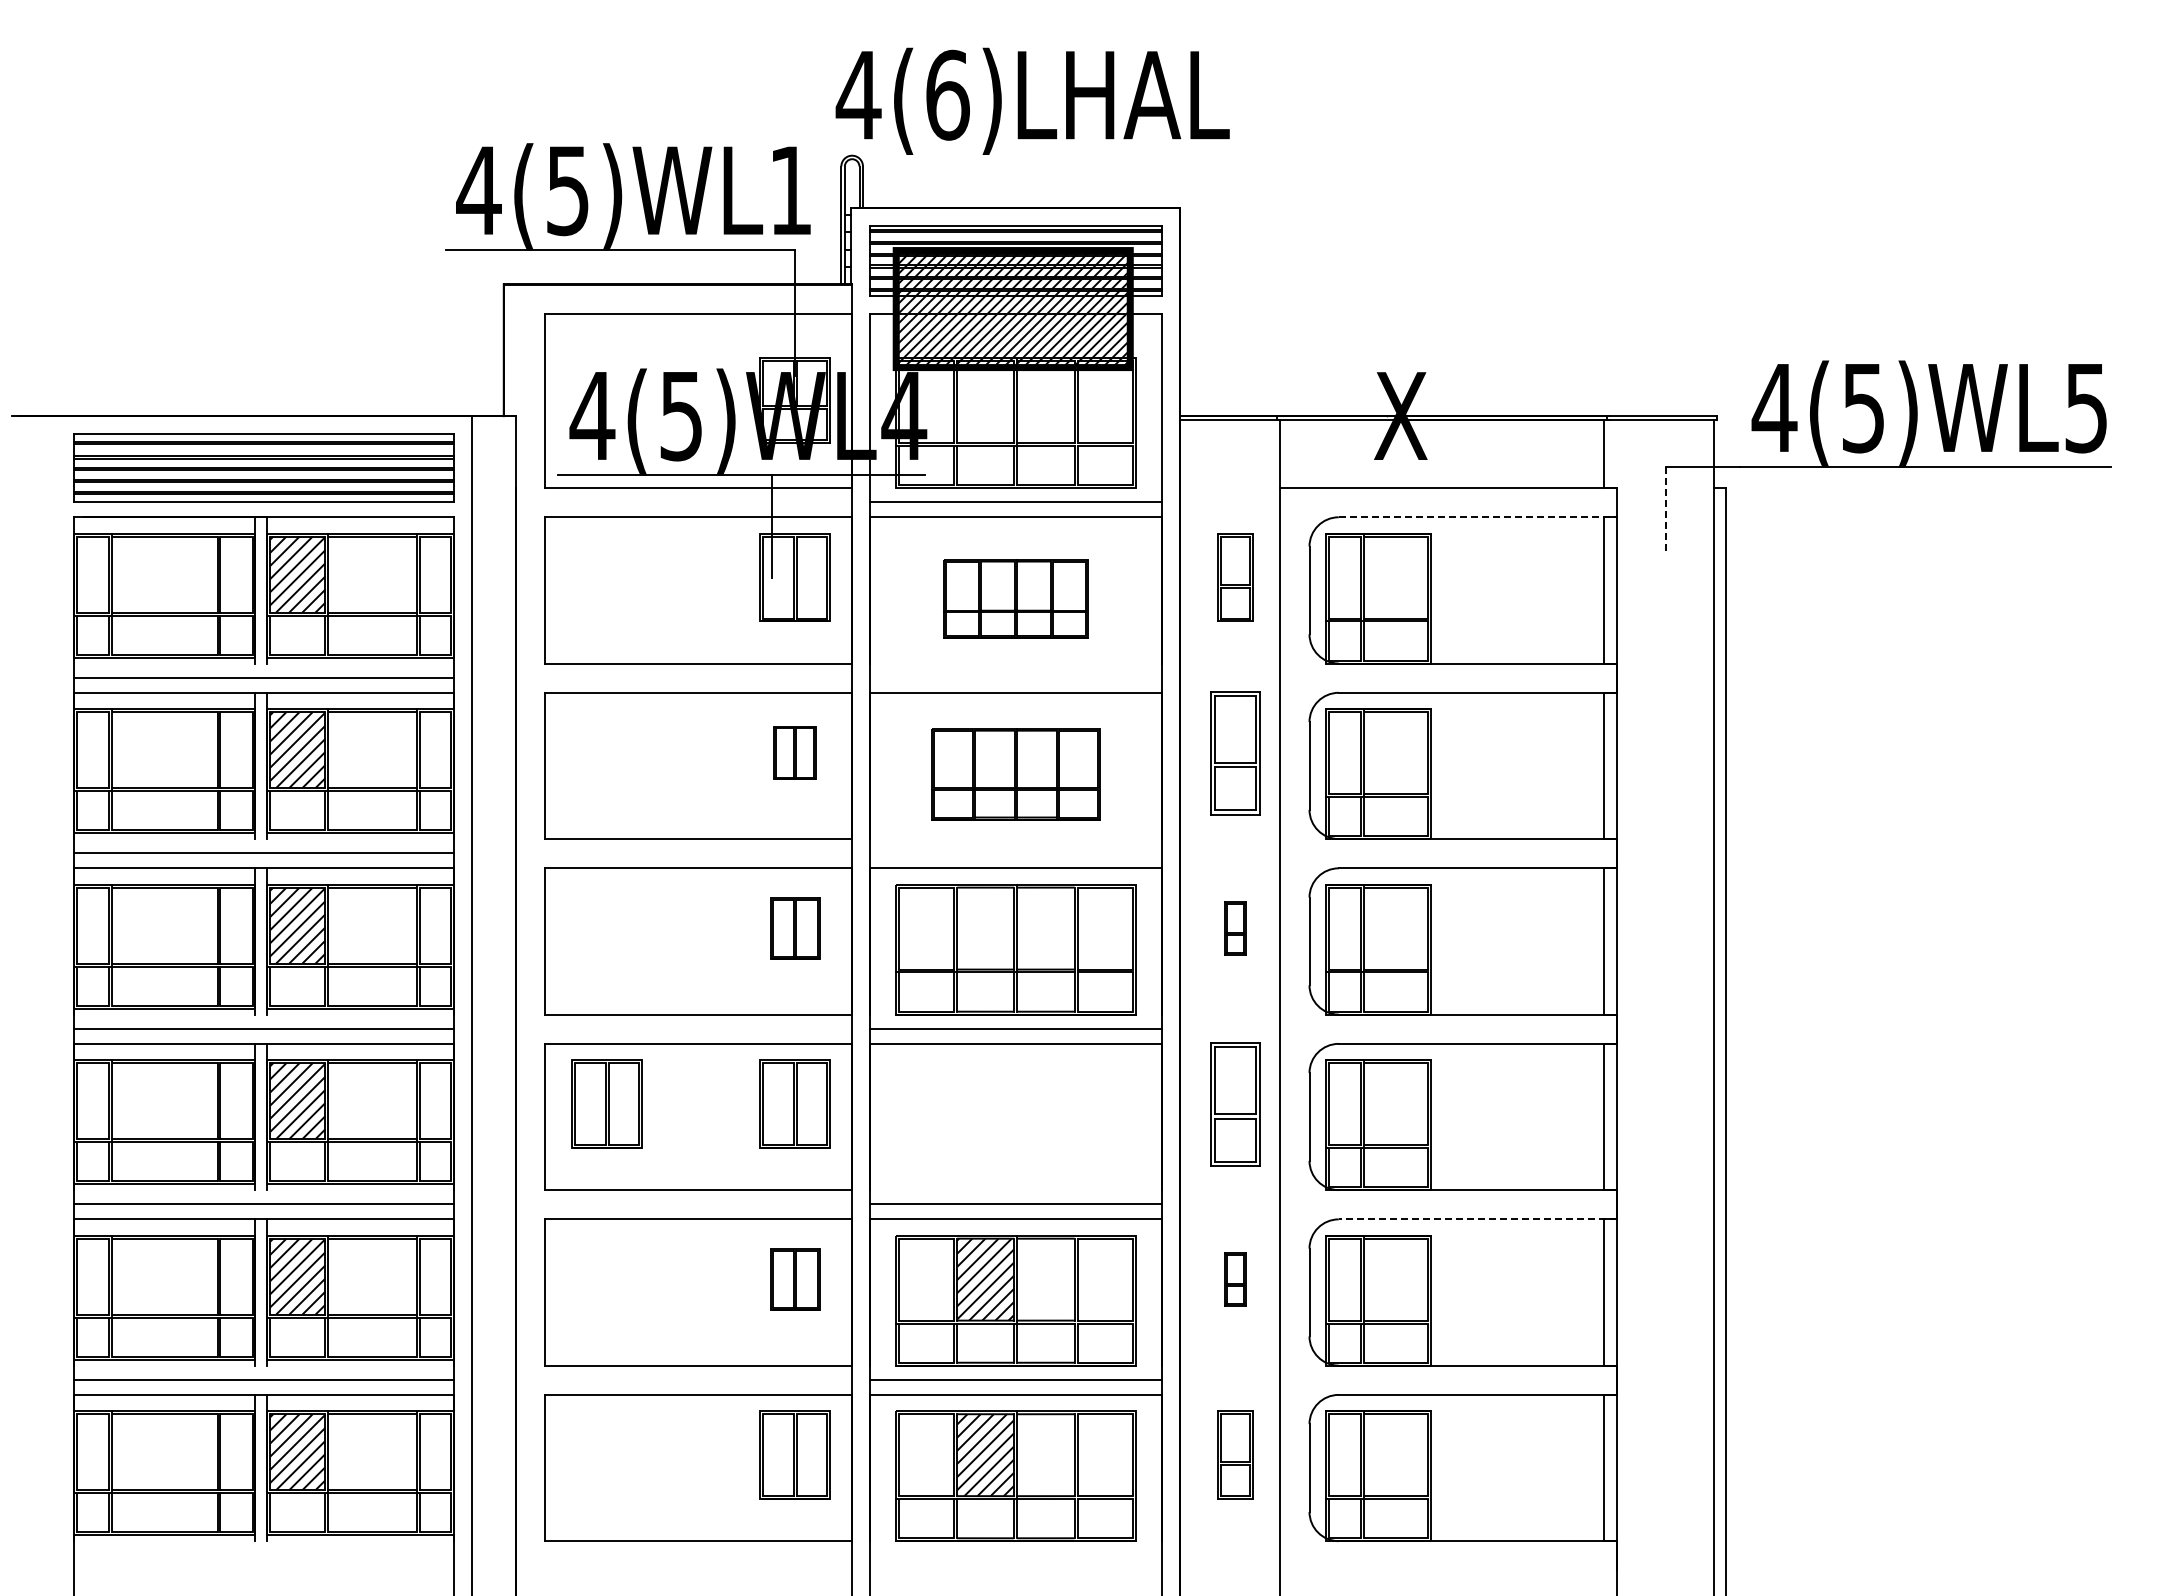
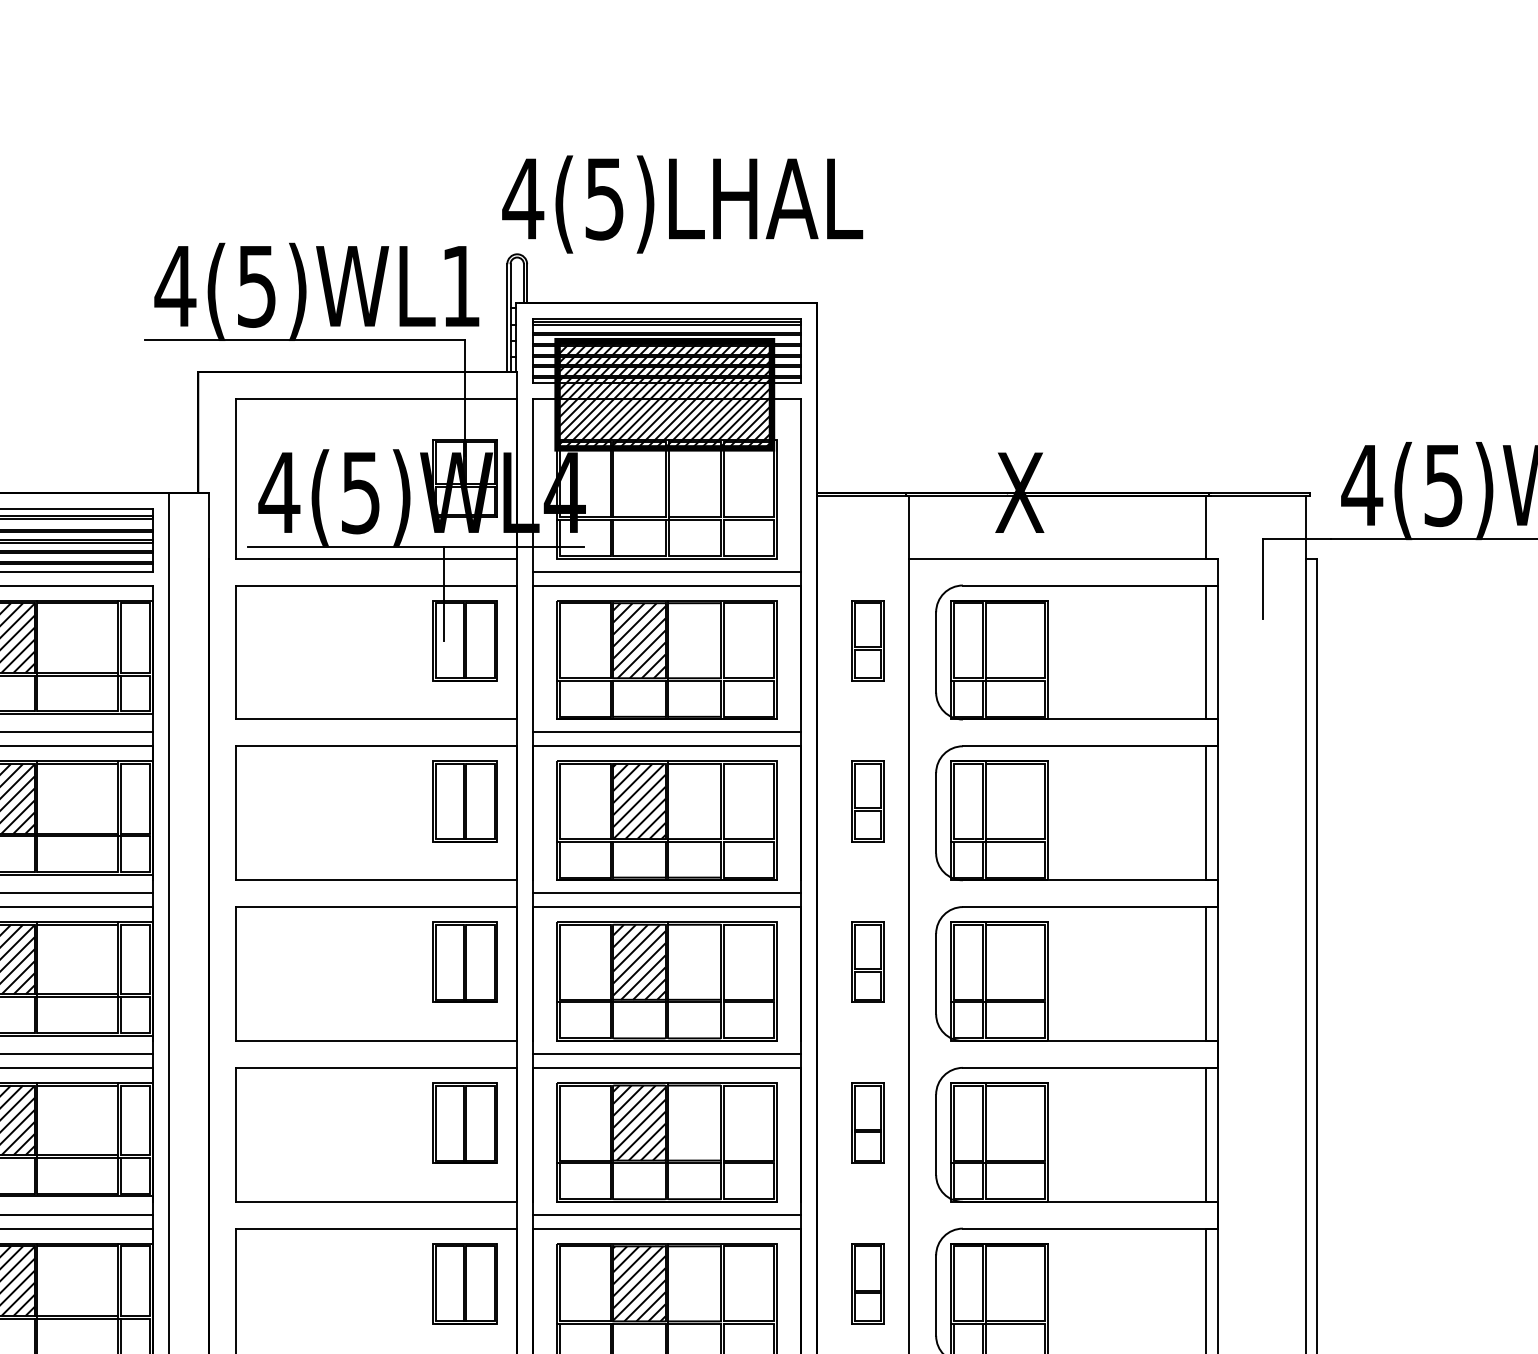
text: (947, 94) -> (604, 198), 4(6)LHAL -> 4(5)LHAL
line: (1666, 510) -> (1263, 579), dashed -> solid
line: (1478, 517) -> (1090, 585), dashed -> solid
part: (1015, 598) -> (666, 659), size x1.67
line: (1015, 677) -> (666, 732), added
part: (794, 752) -> (464, 800), size x1.67
part: (1235, 752) -> (868, 800), size x0.71
part: (1015, 773) -> (666, 820), size x1.43
line: (1015, 853) -> (666, 893), added
part: (794, 928) -> (464, 962), size x1.43
hatch: (985, 928) -> (639, 962), added
part: (1235, 928) -> (868, 962), size x1.67
part: (606, 1103) -> (292, 1122), removed
part: (1235, 1103) -> (868, 1122), size x0.71
part: (1015, 1124) -> (666, 1141), added
line: (1477, 1219) -> (1090, 1228), dashed -> solid
part: (794, 1279) -> (464, 1283), size x1.43
part: (1235, 1279) -> (868, 1283), size x1.67

